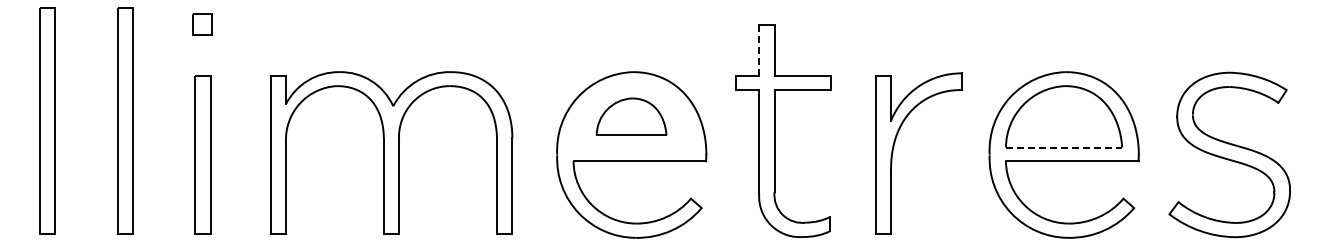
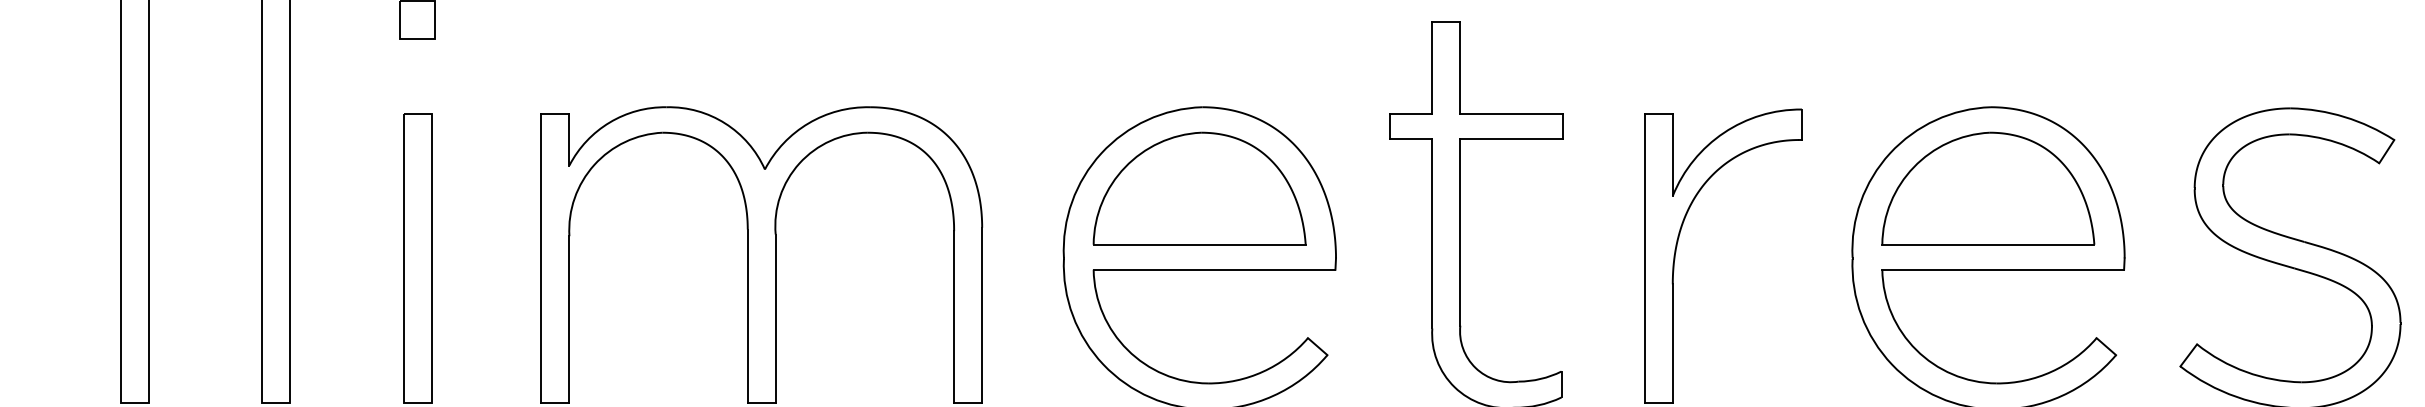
line: (759, 50) -> (1432, 67), dashed -> solid
part: (631, 116) -> (1199, 188), size x1.67
line: (1064, 147) -> (1989, 244), dashed -> solid

